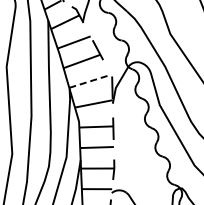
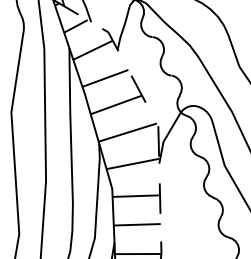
line: (90, 81) -> (128, 132), dashed -> solid

